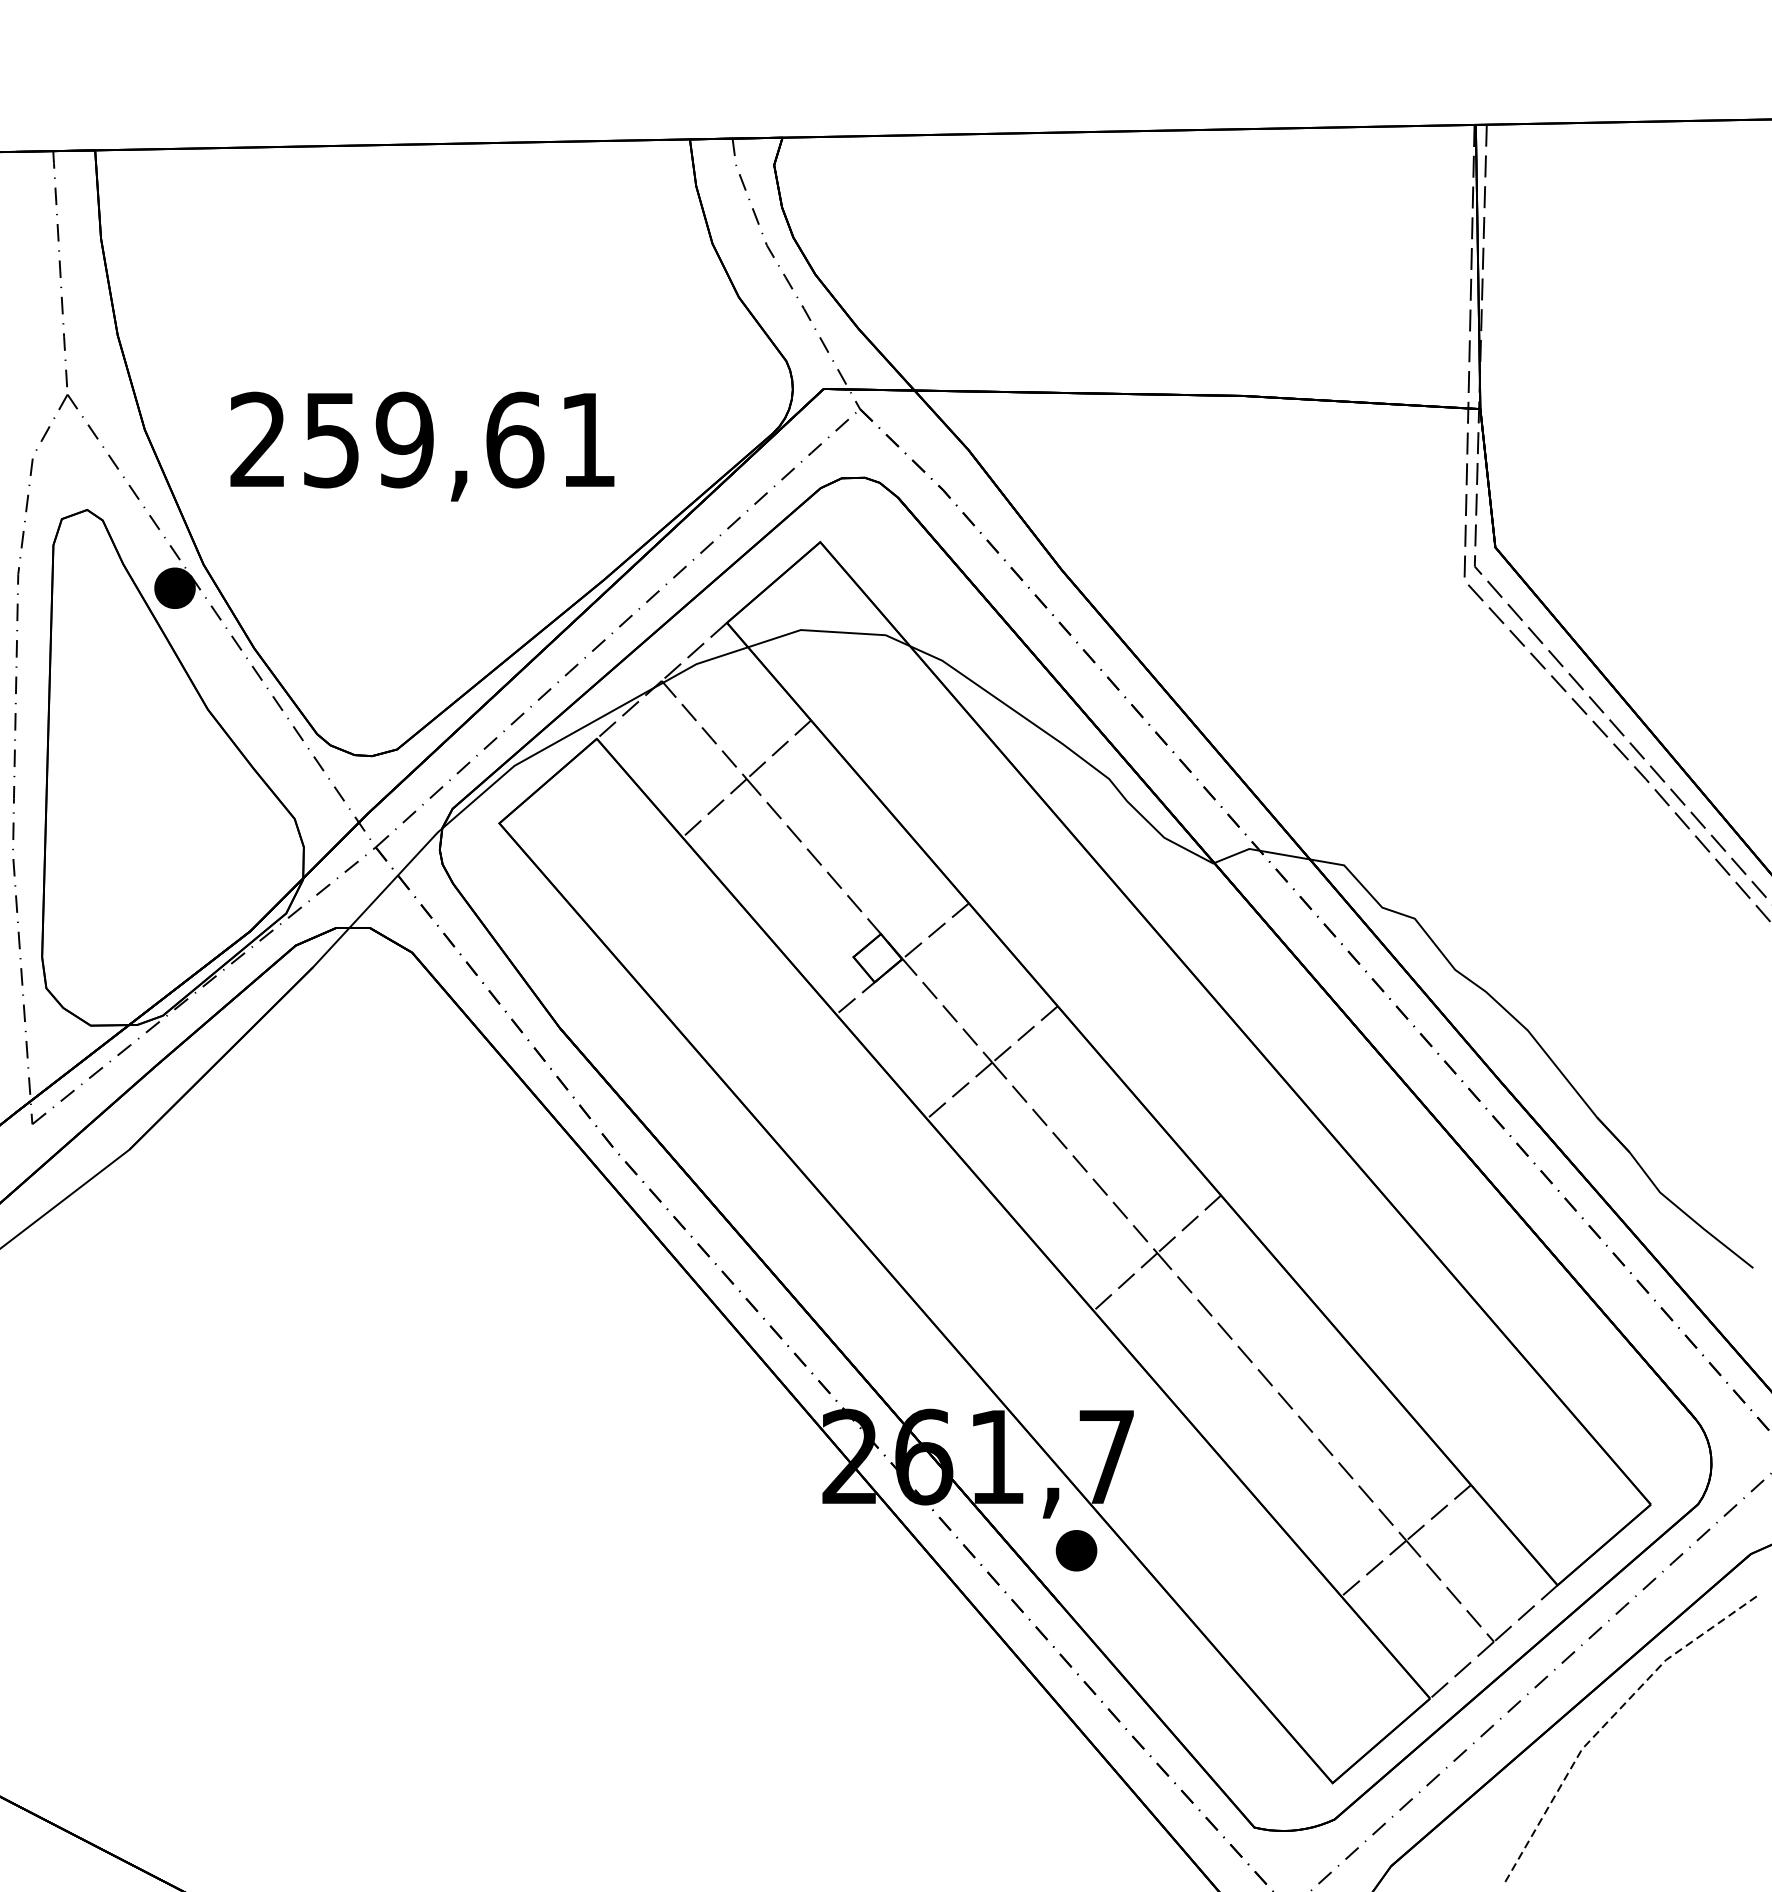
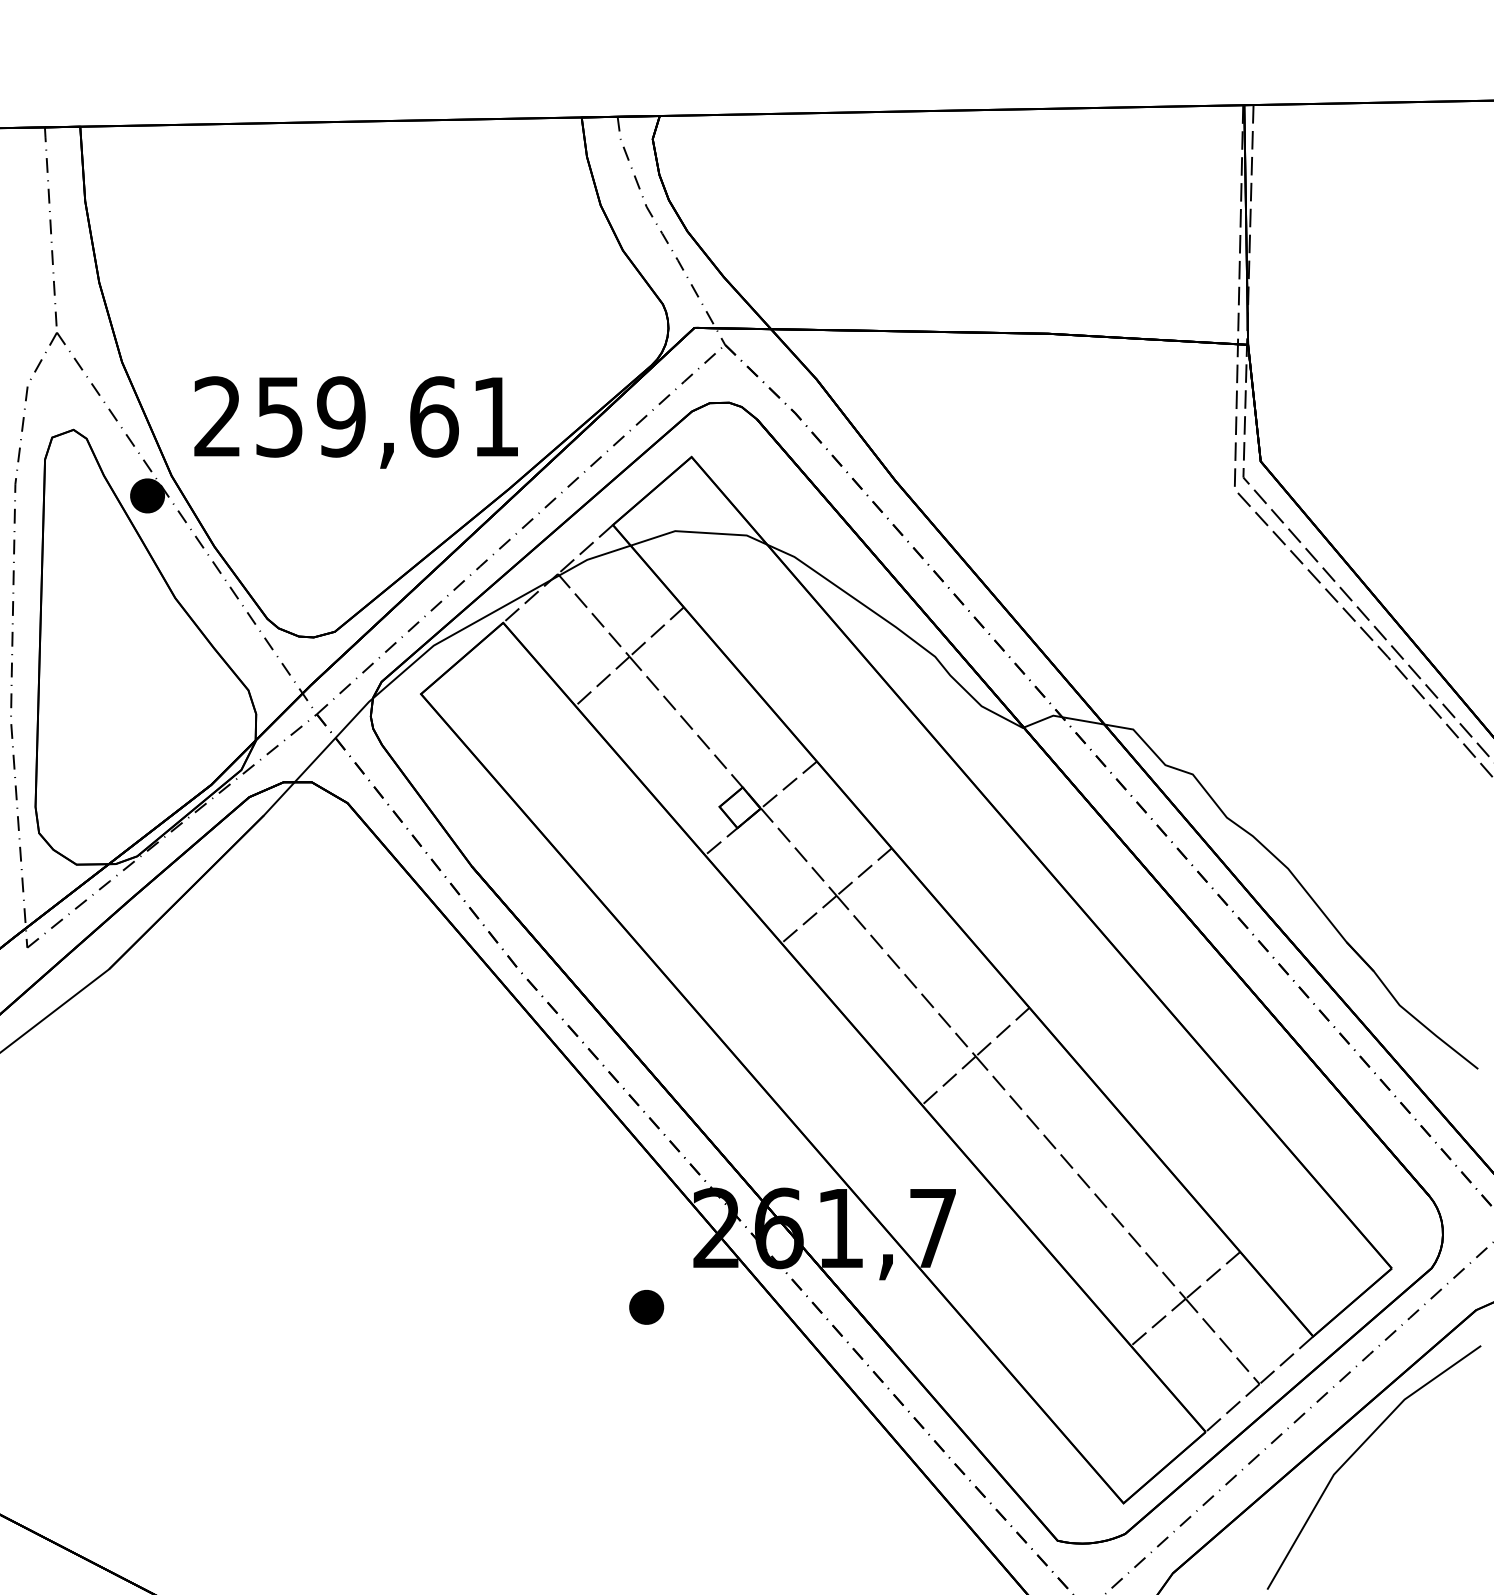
text: (421, 446) -> (355, 422), moved
part: (1076, 1550) -> (646, 1307), moved
line: (1607, 1721) -> (1355, 1451), dashed -> solid

